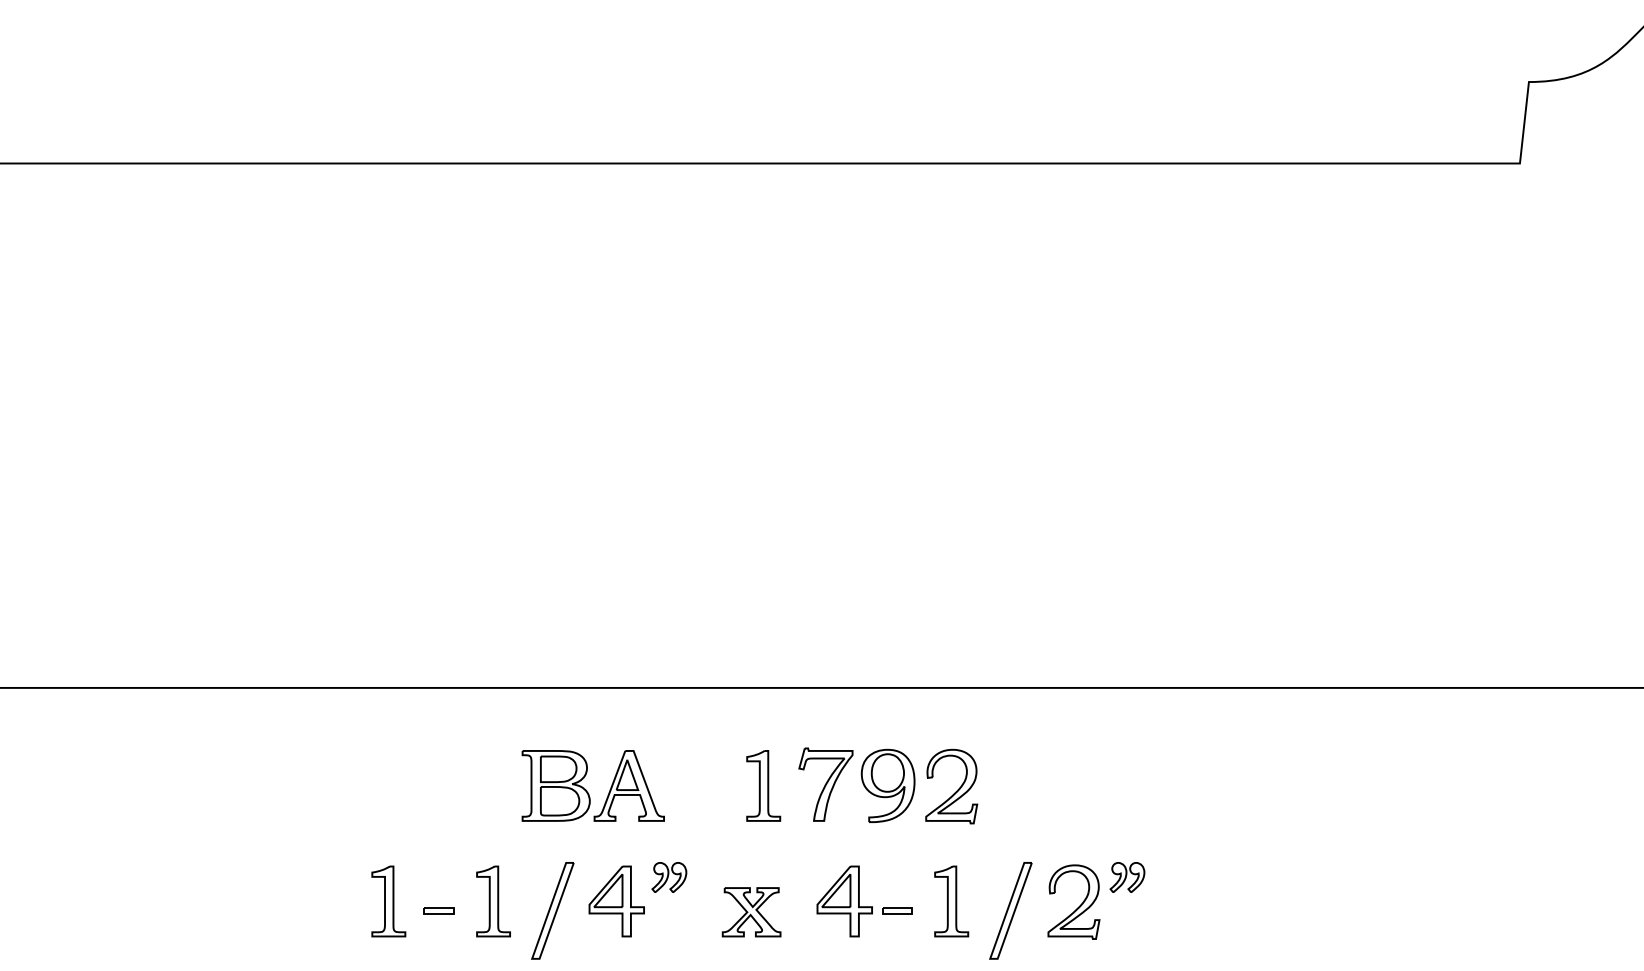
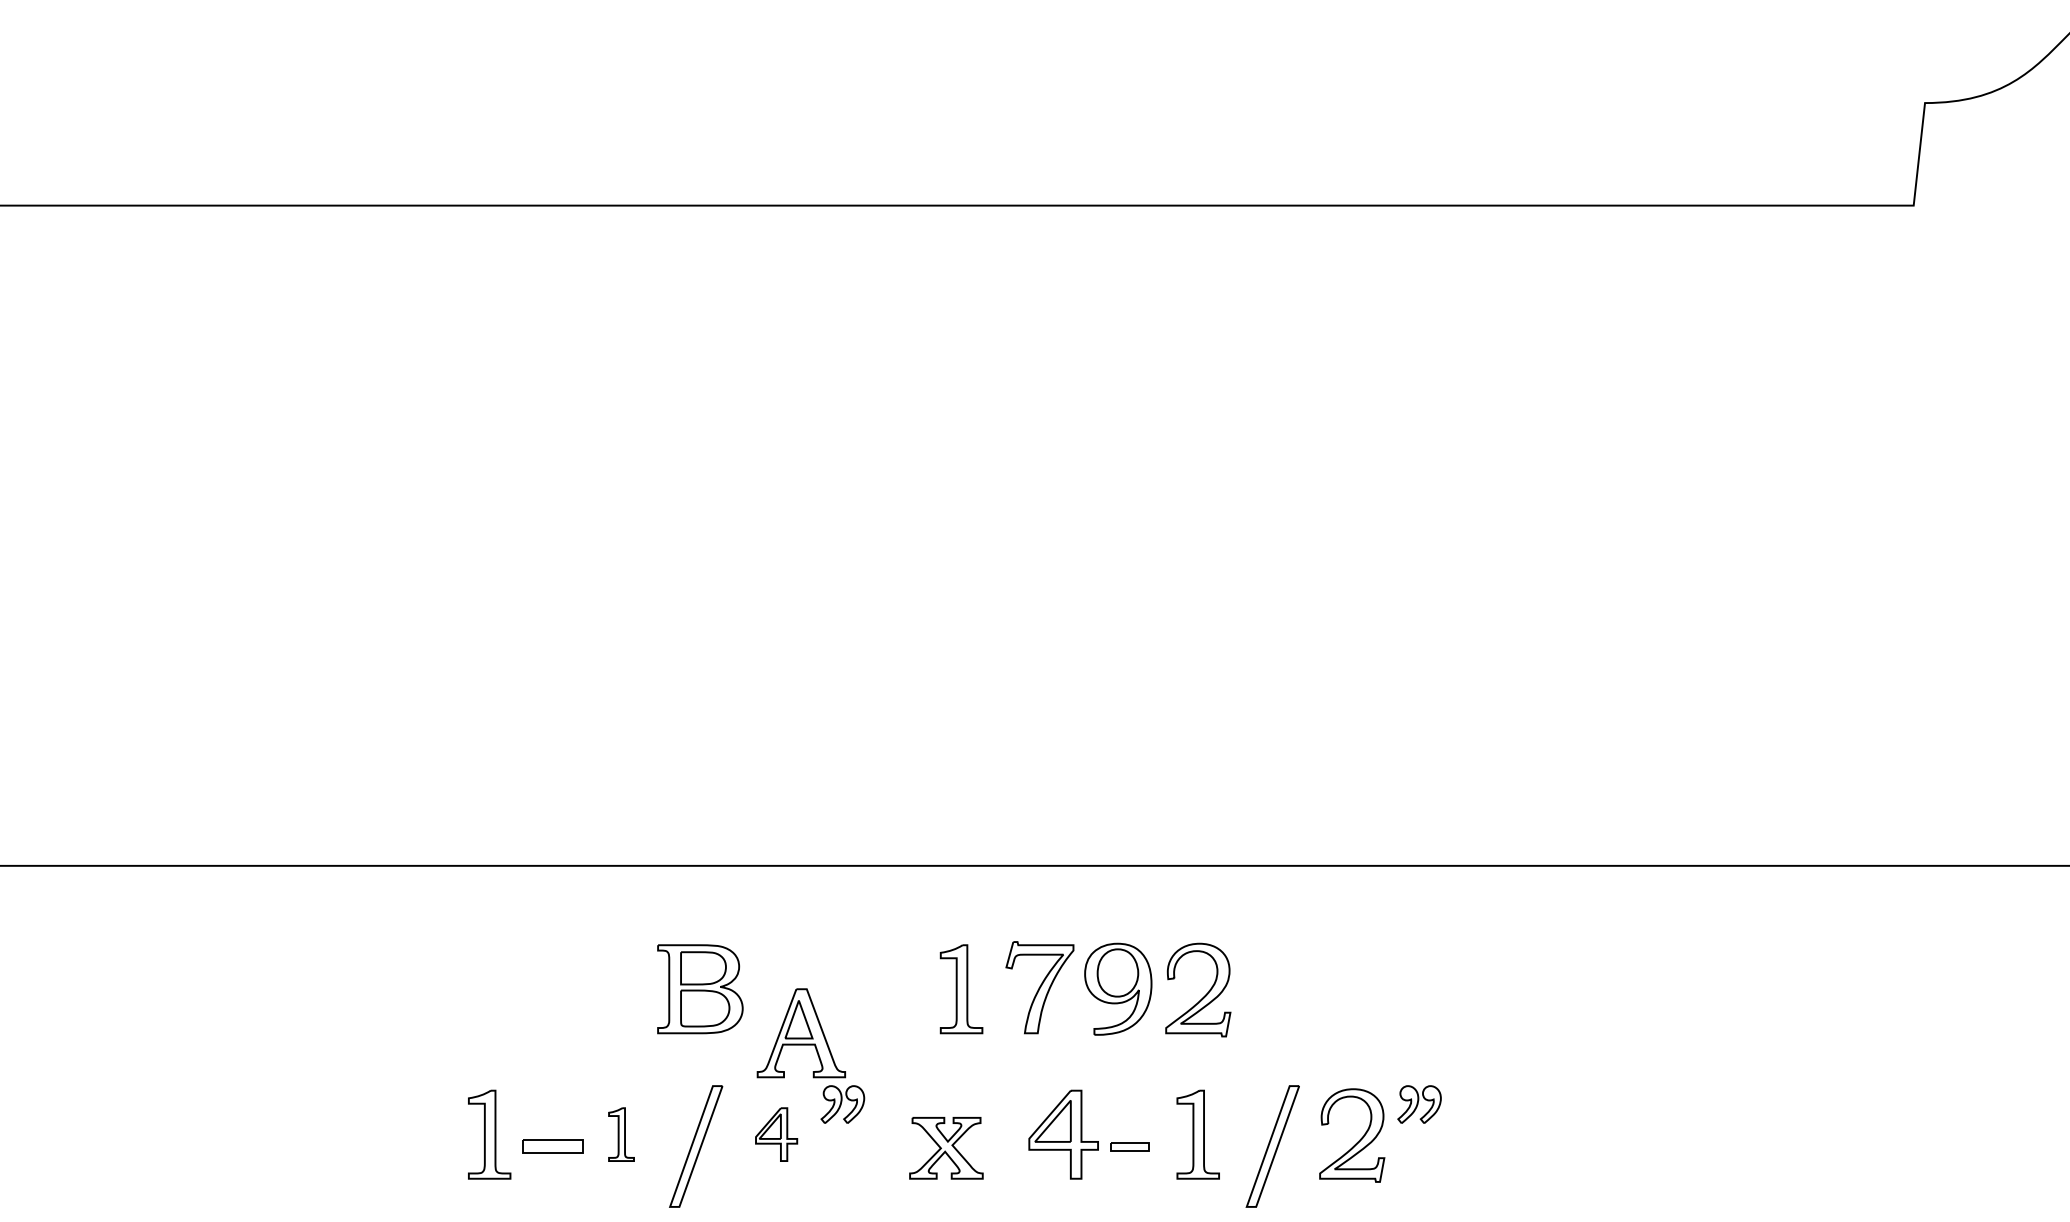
part: (628, 786) -> (800, 1033), moved
part: (493, 901) -> (621, 1134), size x0.6
part: (616, 901) -> (776, 1134), size x0.6
part: (439, 910) -> (553, 1146), size x1.6

